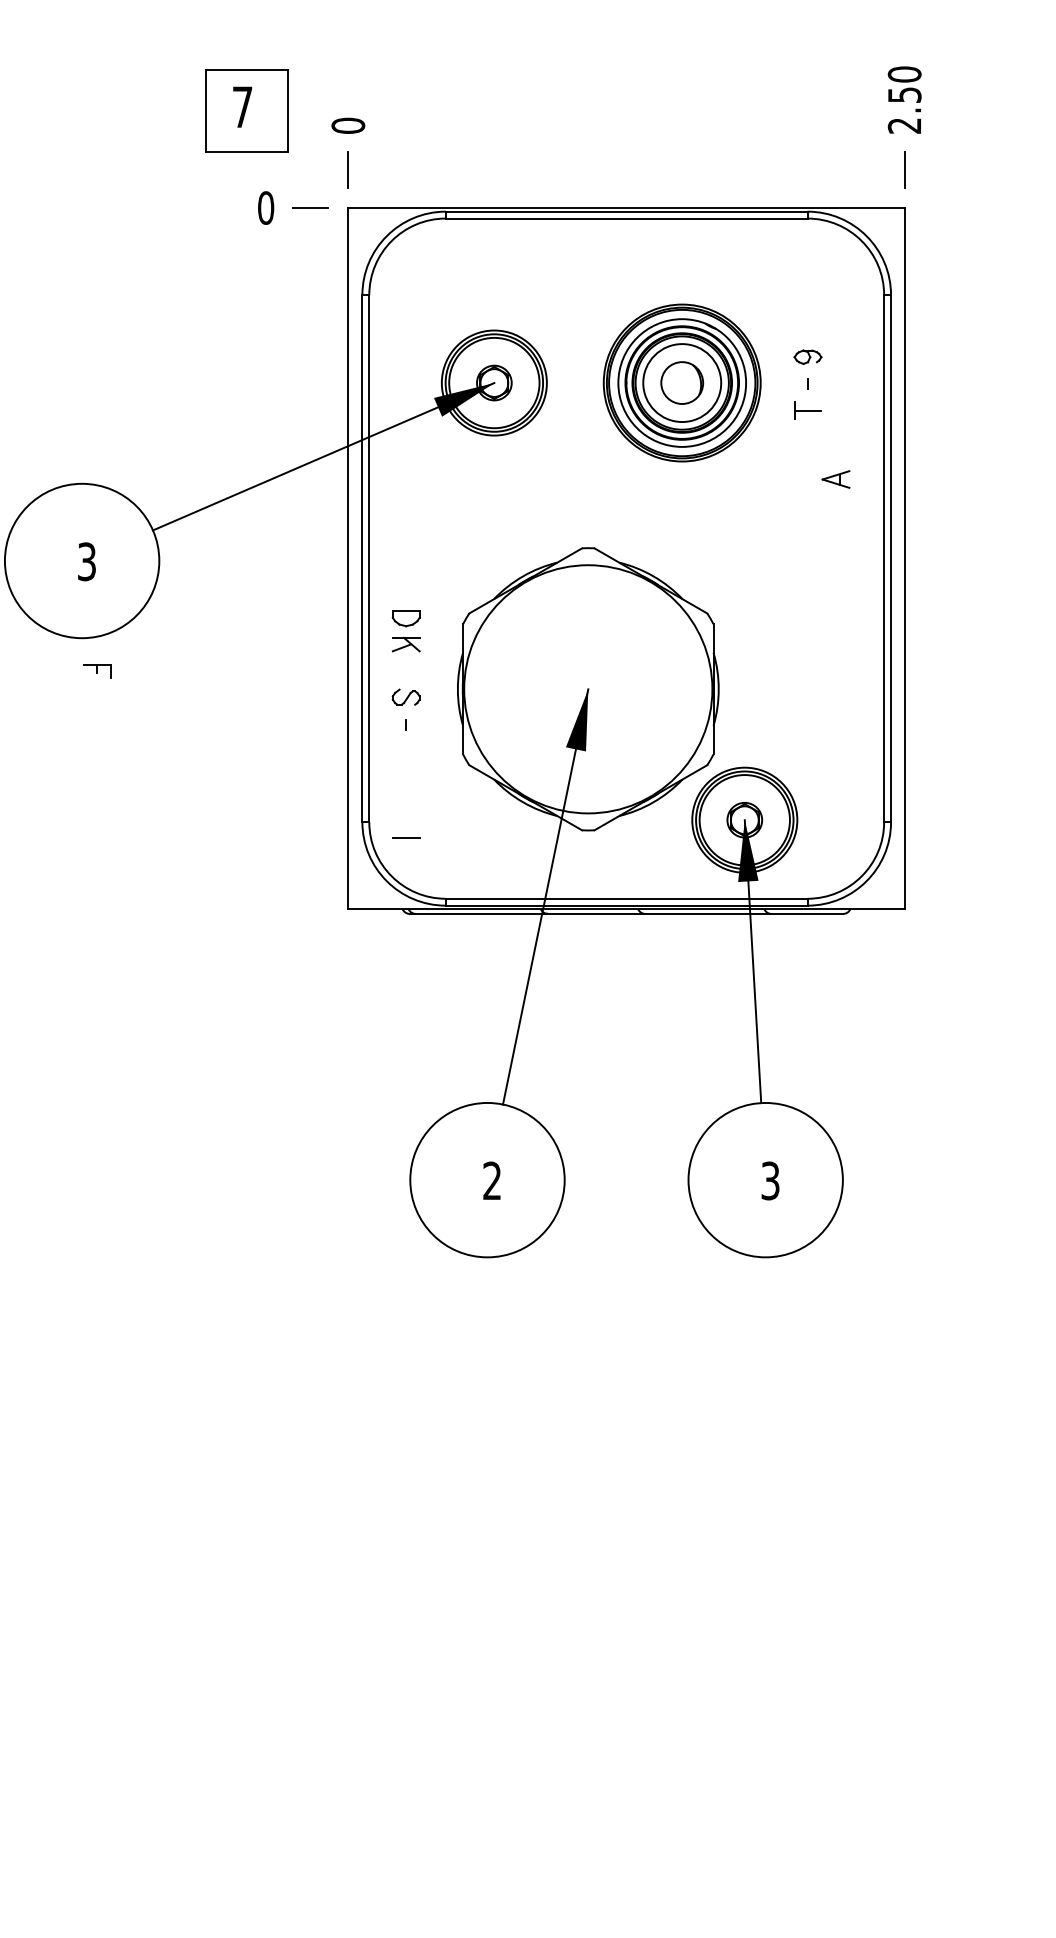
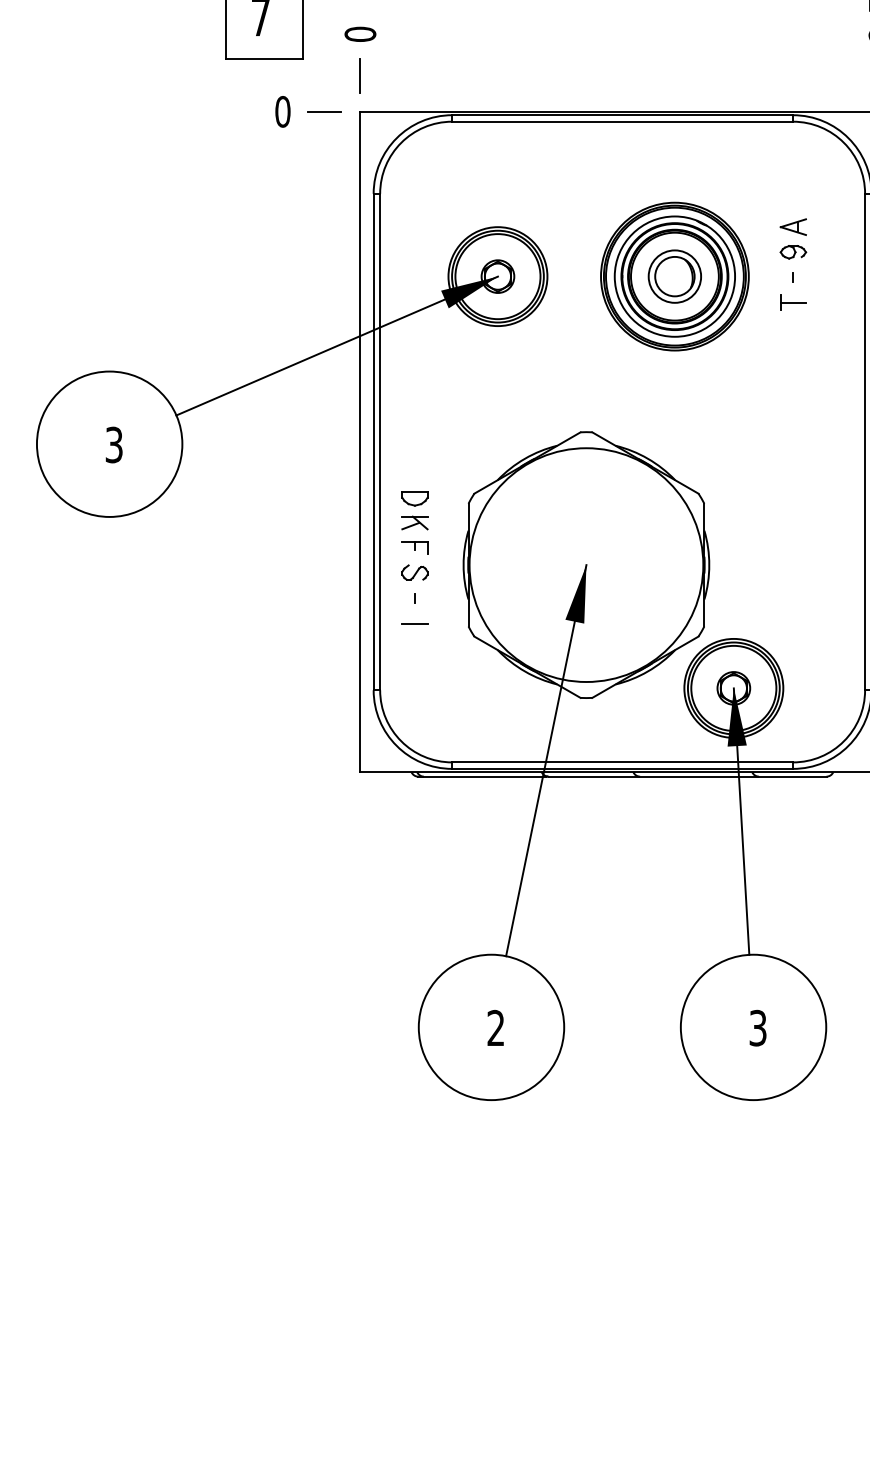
circle: (682, 382) -> (675, 276), size x0.71
part: (835, 479) -> (792, 227), moved
part: (97, 671) -> (415, 548), moved
line: (406, 837) -> (415, 622), moved

